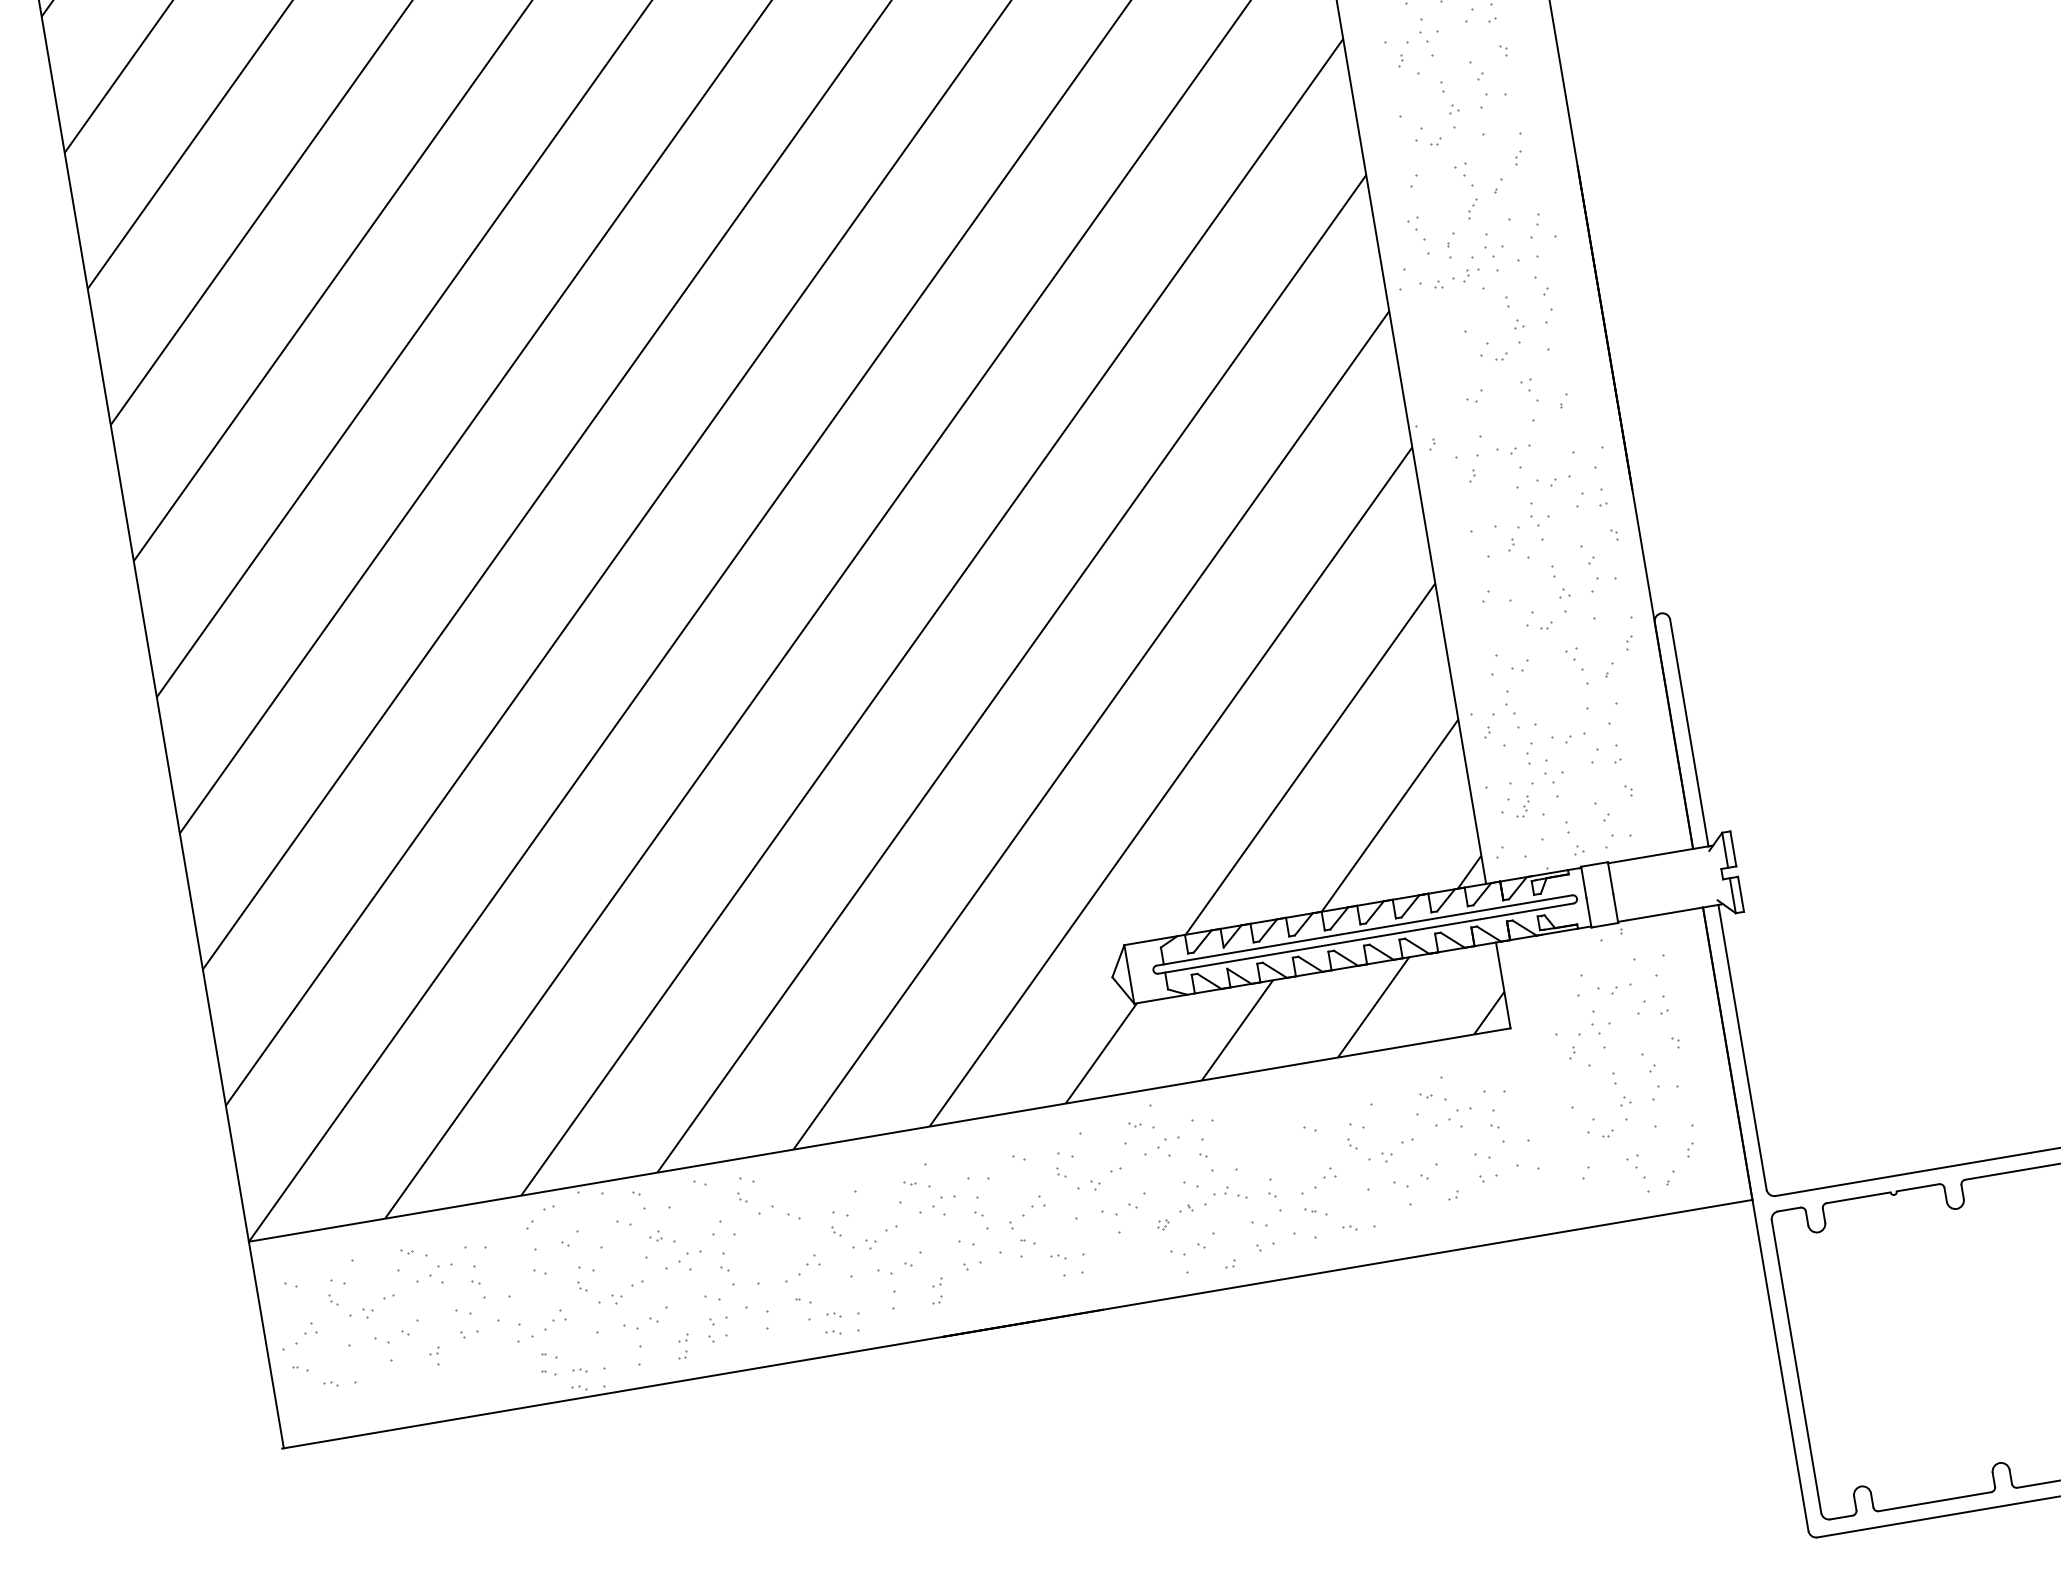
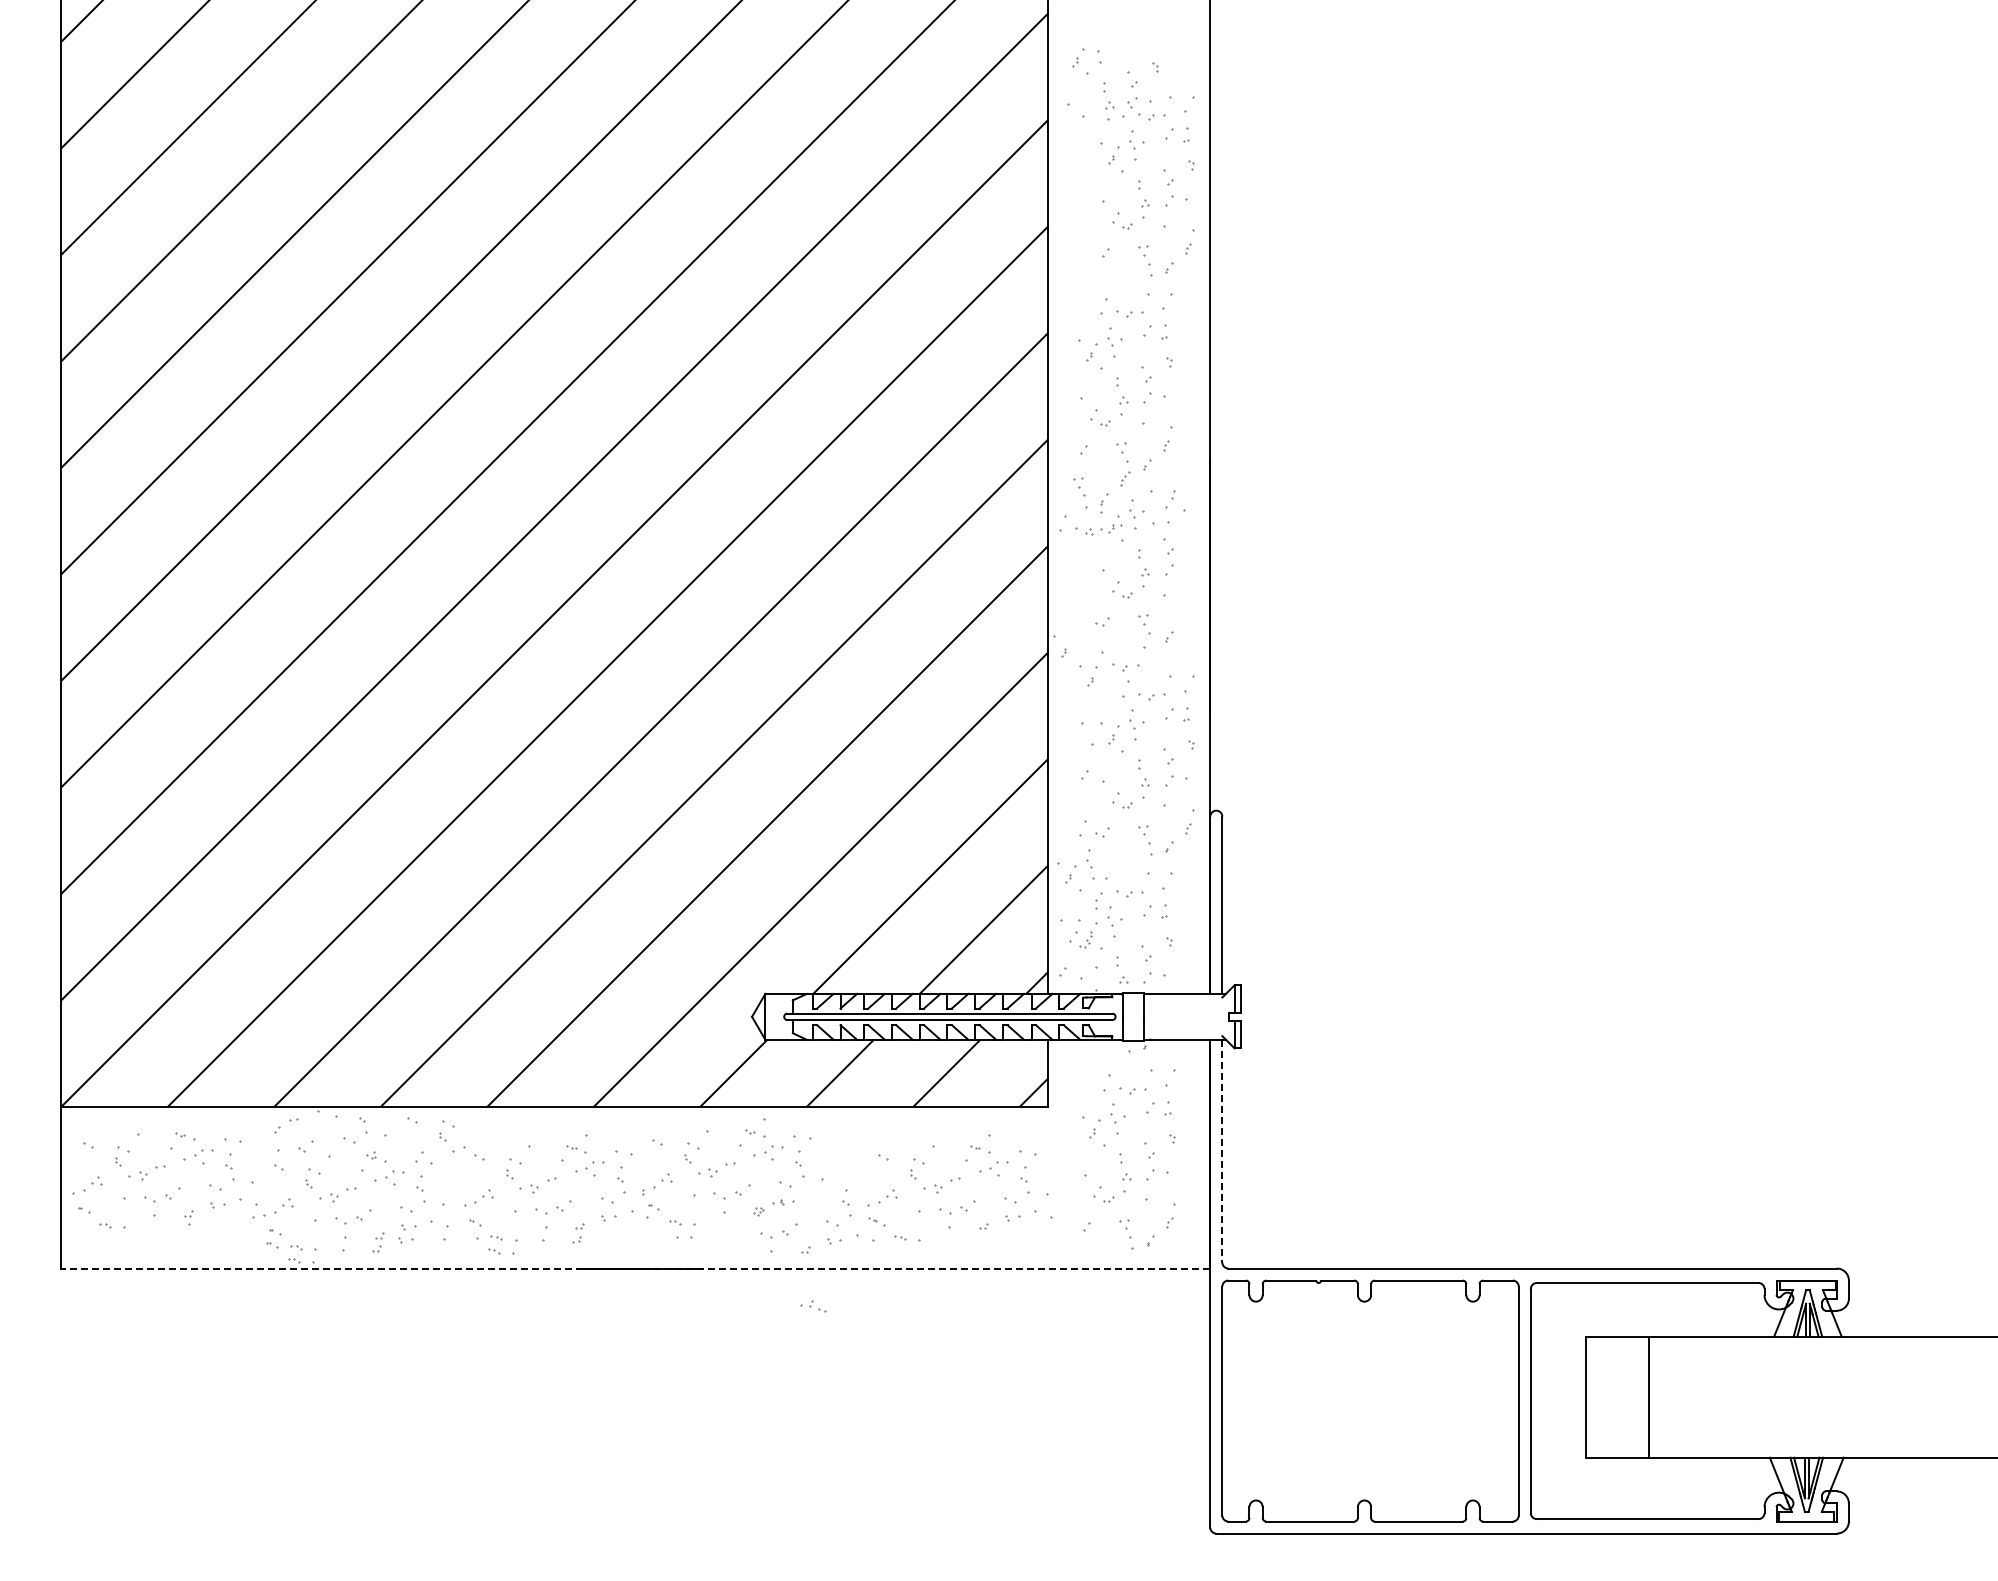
line: (1742, 1047) -> (1222, 1151), solid -> dashed
part: (1229, 1193) -> (813, 1306), moved
line: (1016, 1324) -> (634, 1268), solid -> dashed

